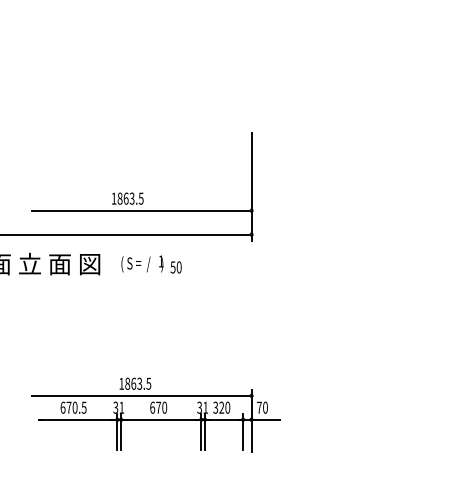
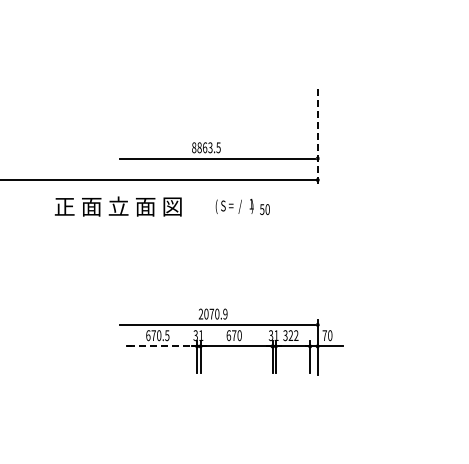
line: (251, 187) -> (317, 137), solid -> dashed
text: (114, 198) -> (194, 147), 1863.5 -> 8863.5
text: (151, 264) -> (242, 206), moved
text: (134, 383) -> (212, 313), 1863.5 -> 2070.9
text: (227, 407) -> (296, 335), 320 -> 322
line: (77, 419) -> (161, 346), solid -> dashed

